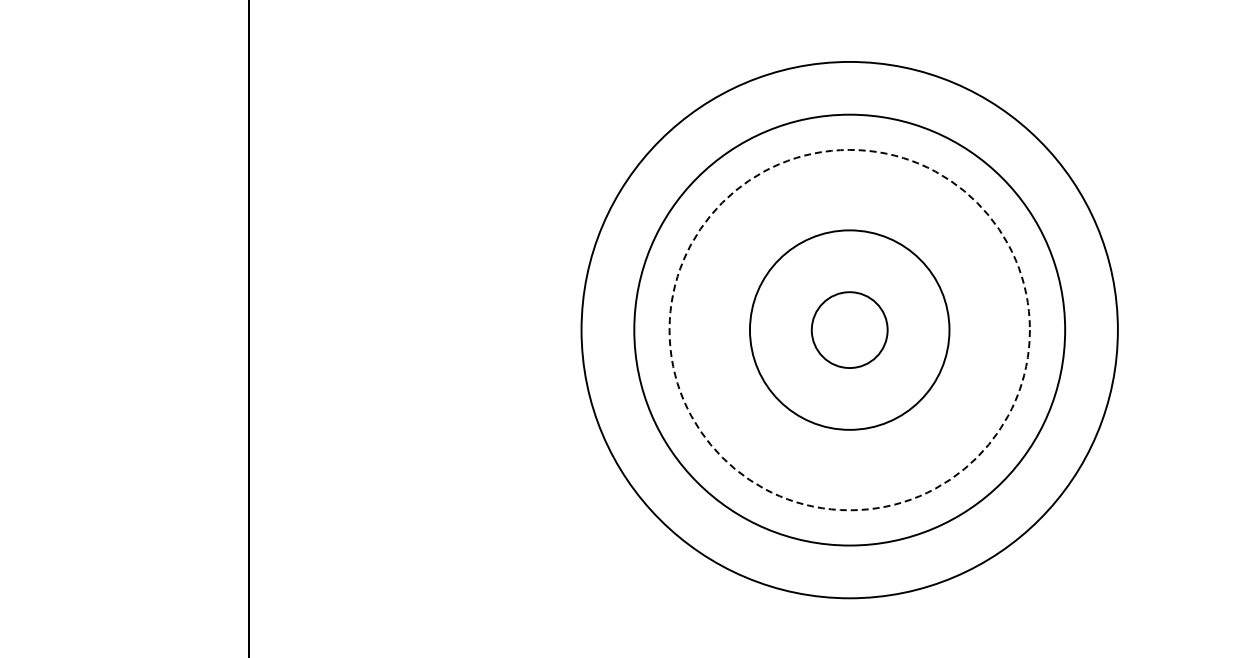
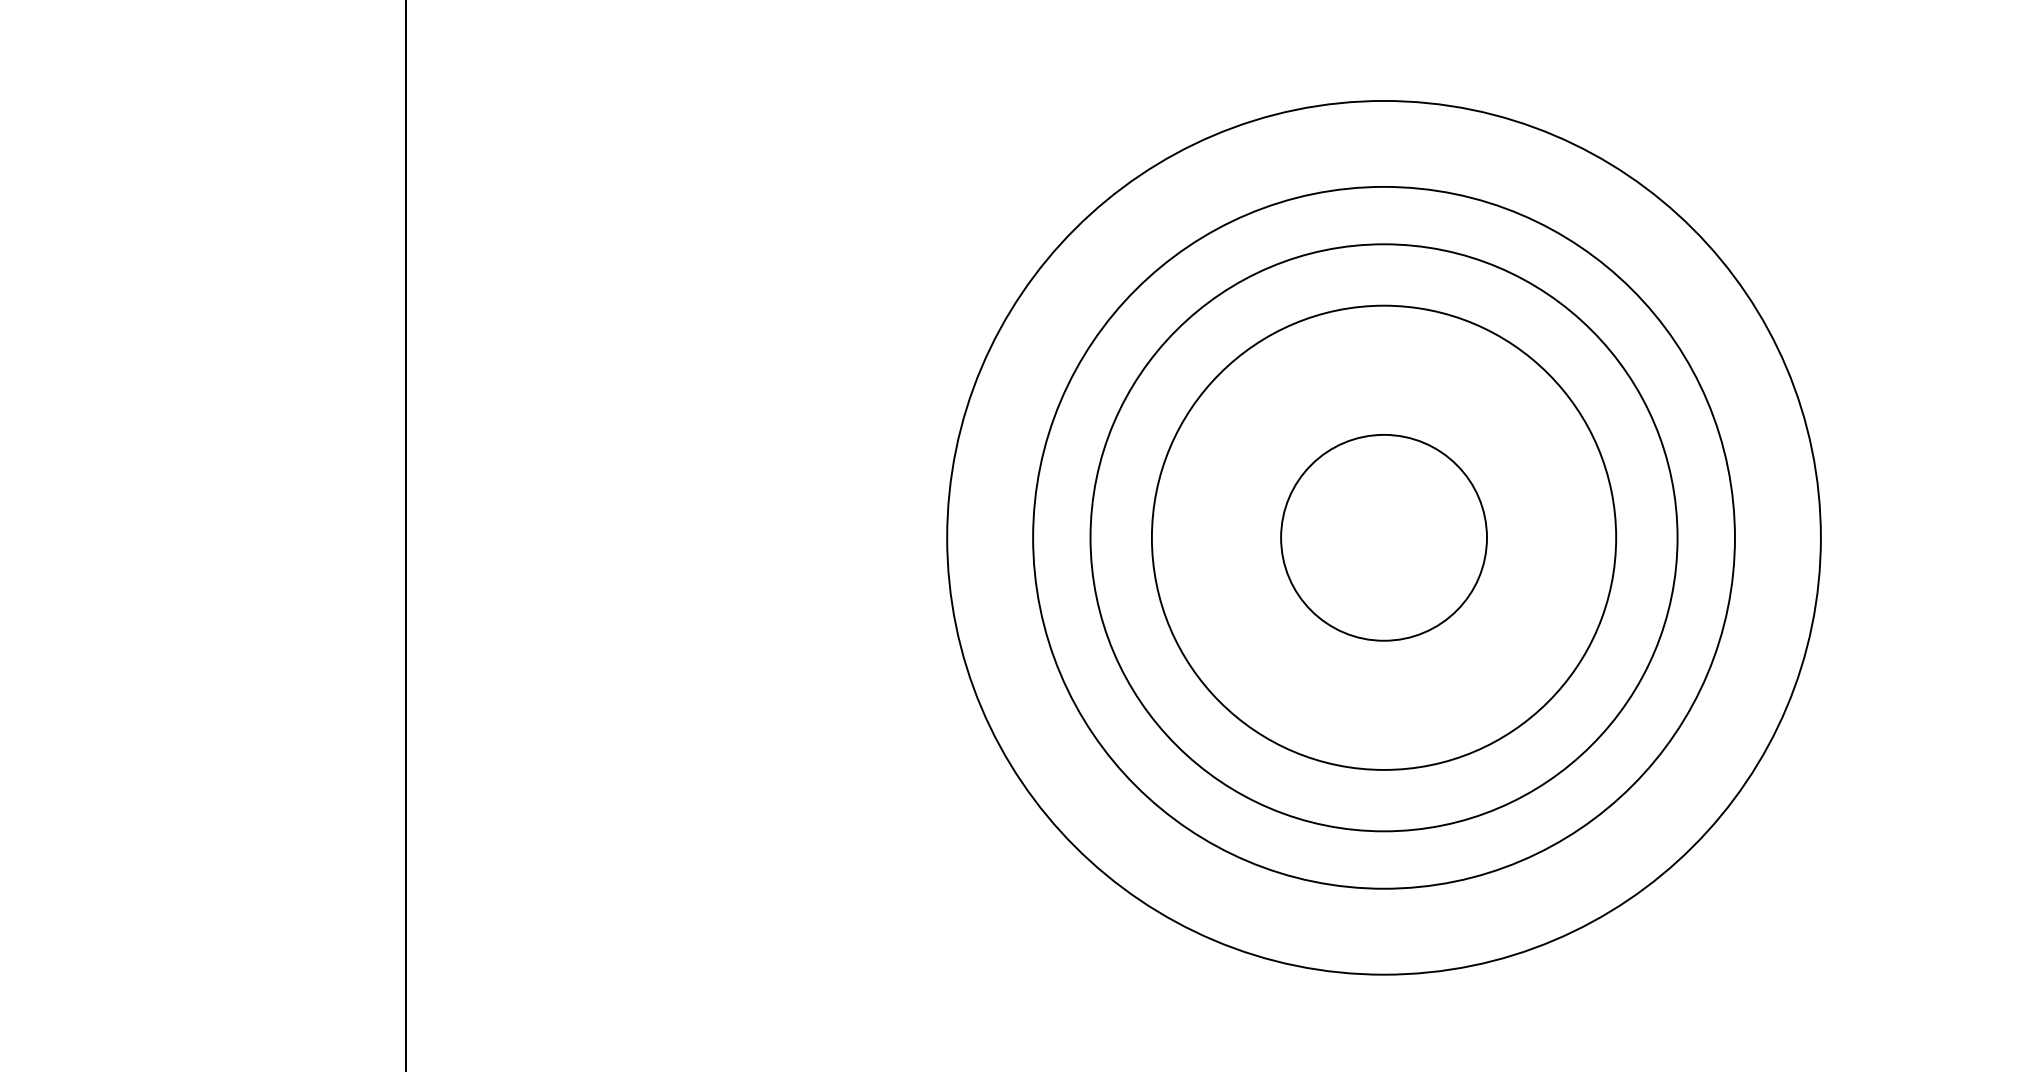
circle: (849, 329) -> (1383, 536), dashed -> solid
circle: (849, 329) -> (1383, 536), size x1.43
circle: (849, 329) -> (1383, 536), size x1.67

